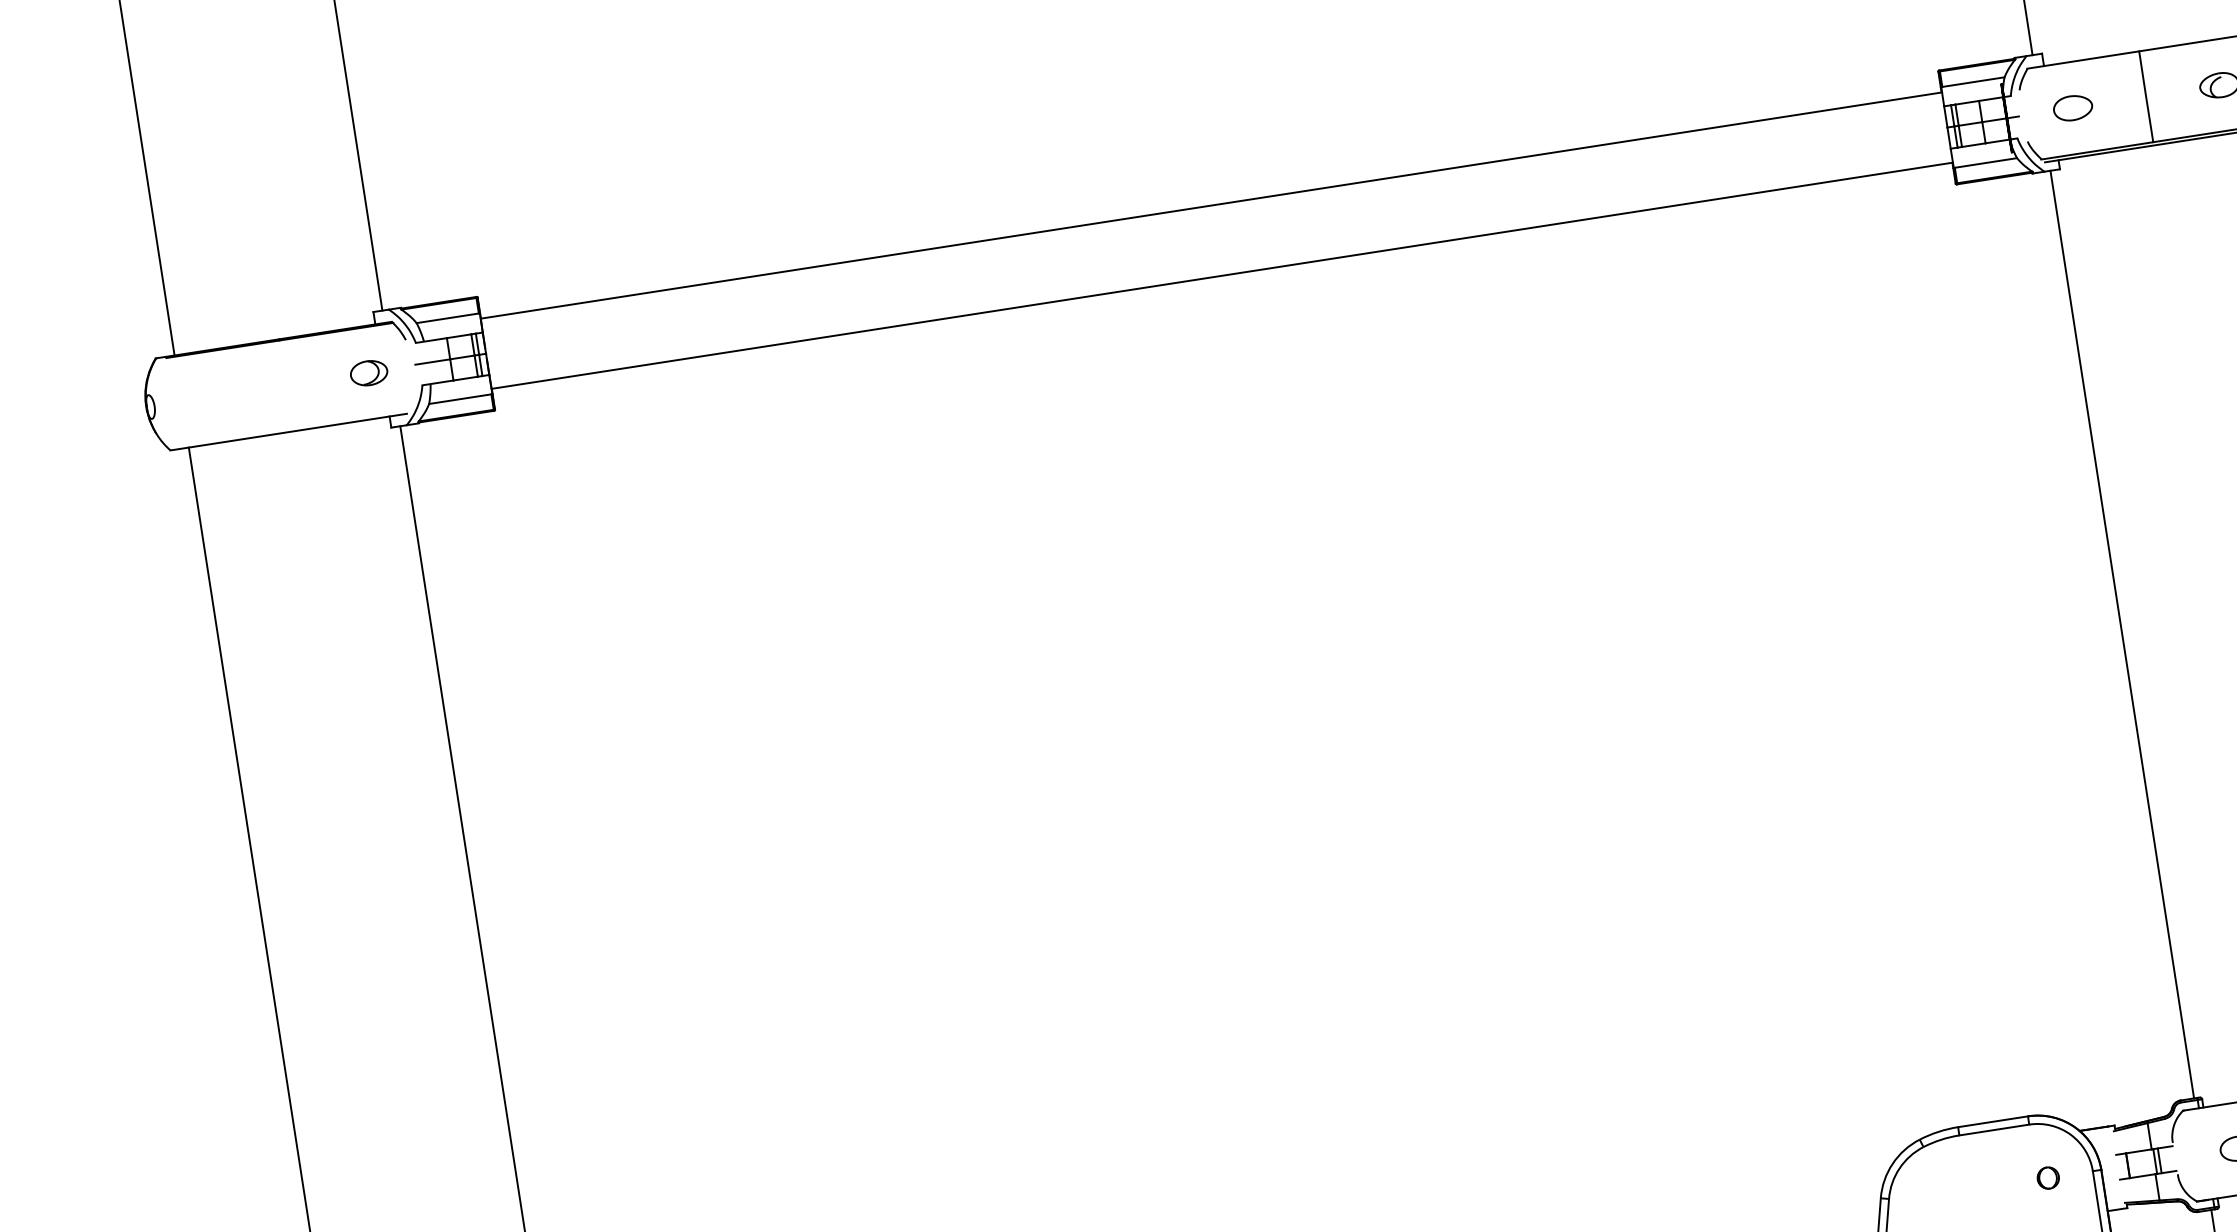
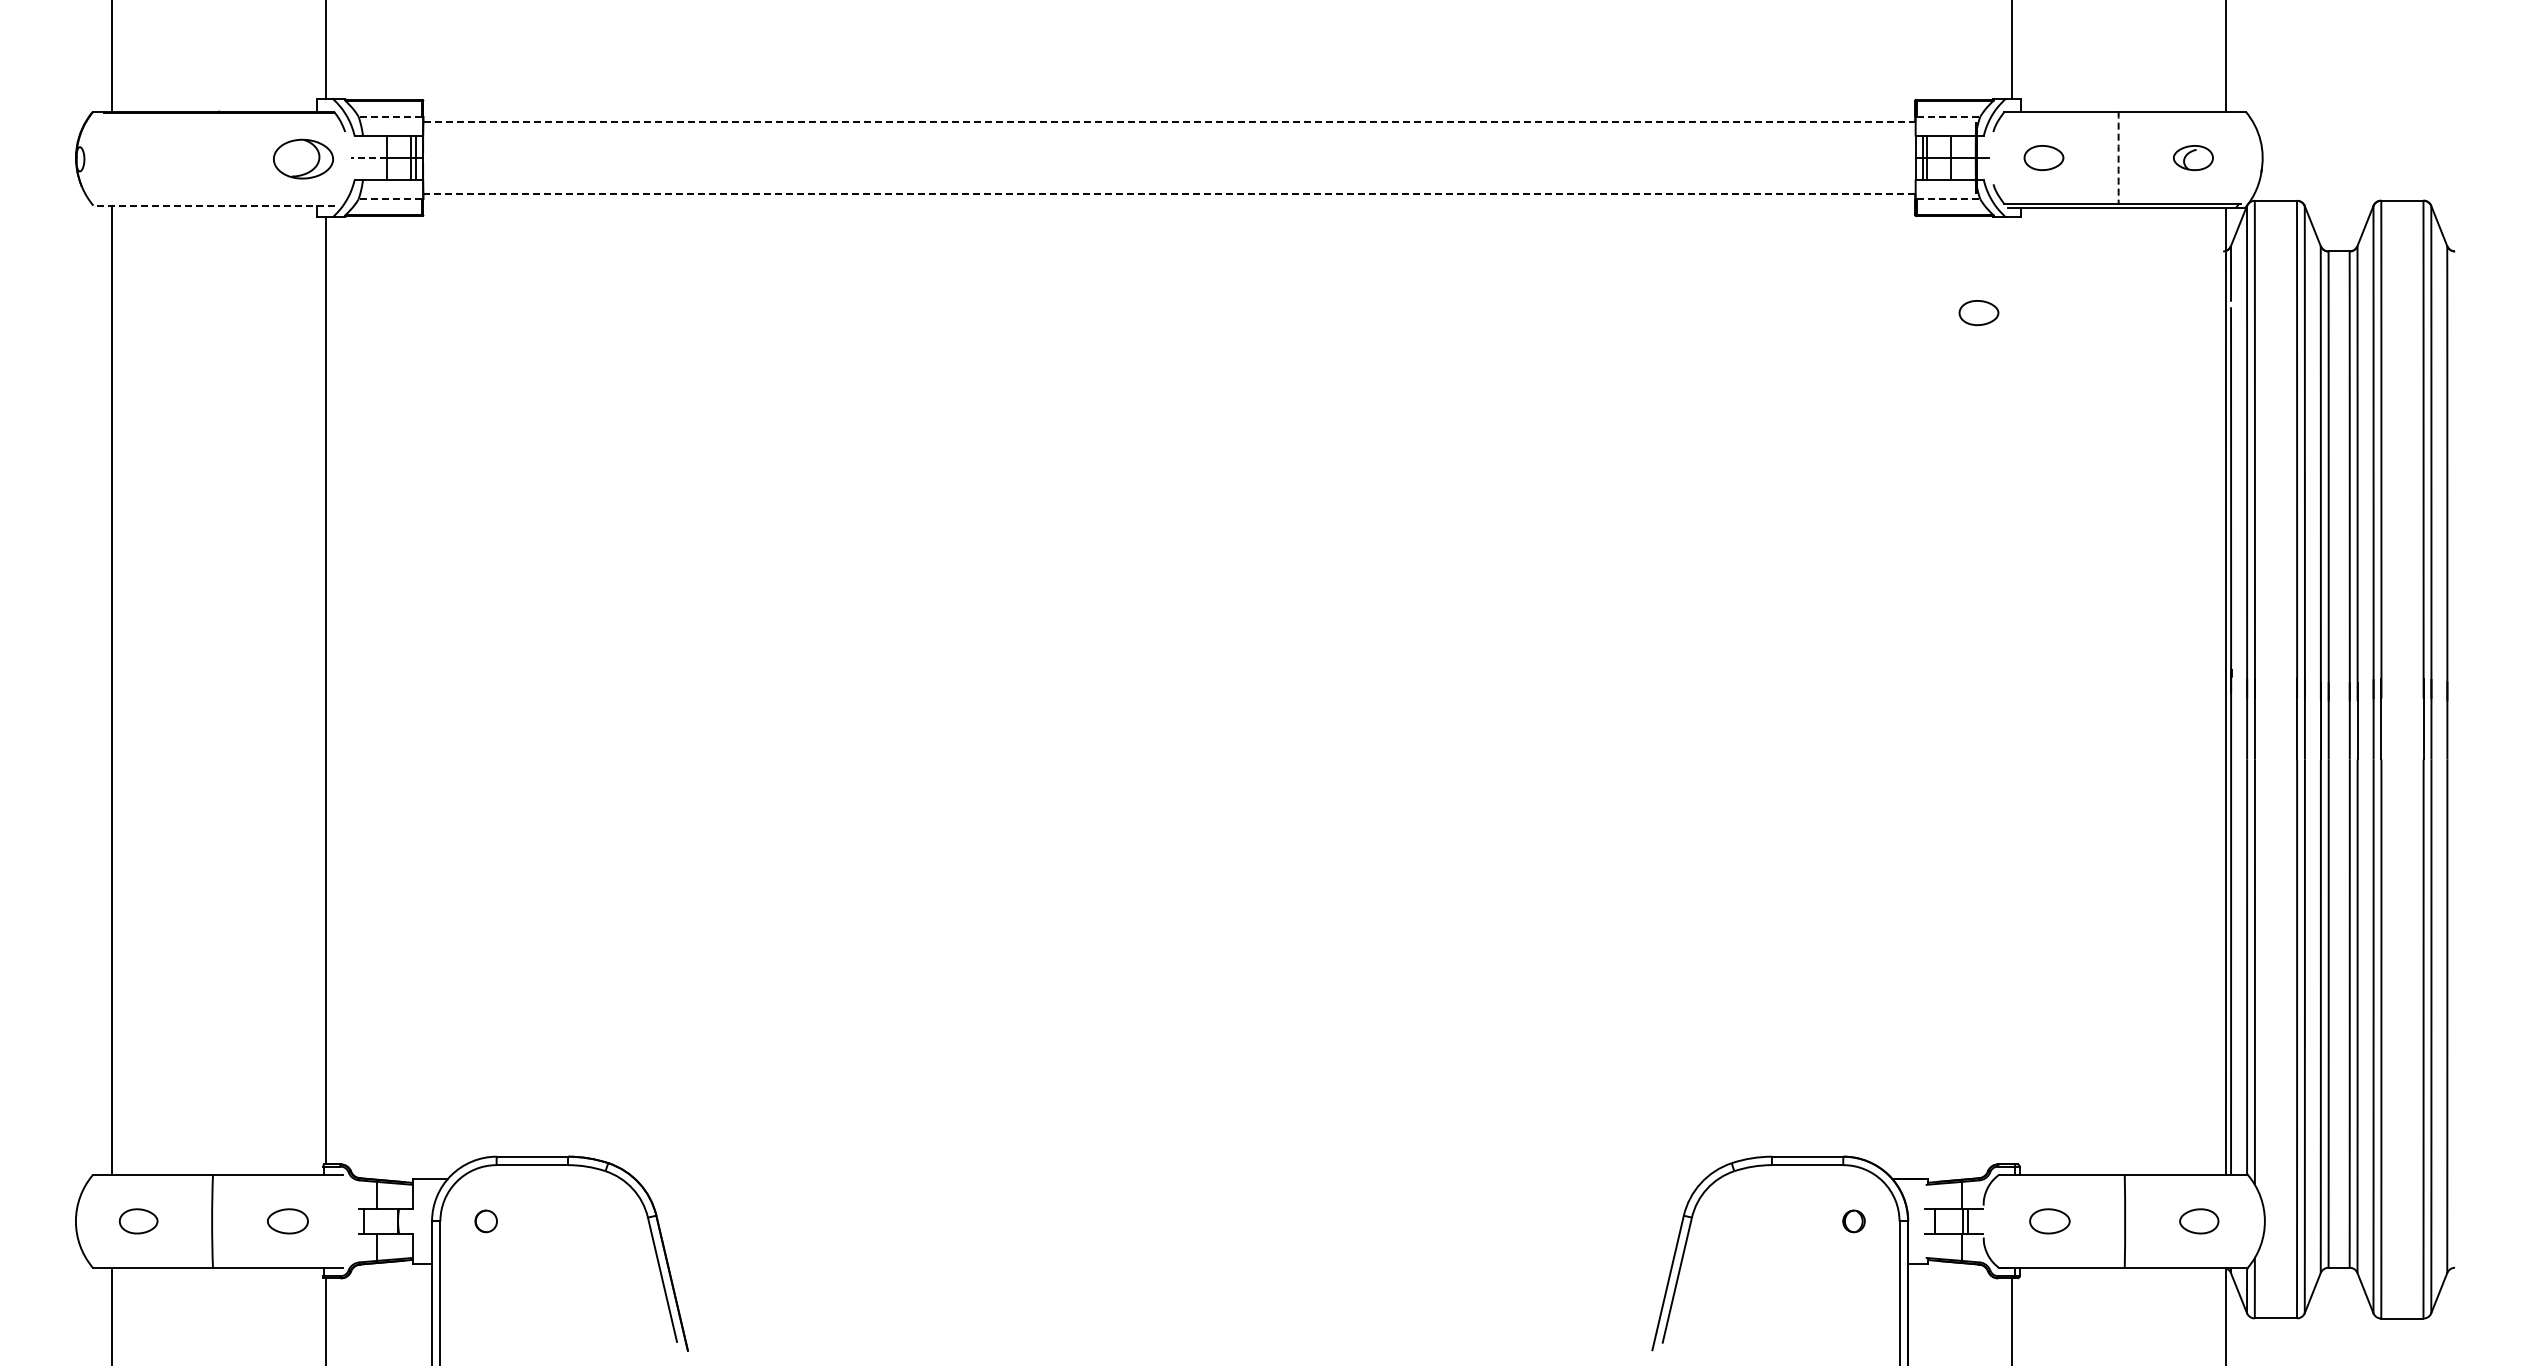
line: (1973, 81) -> (1948, 116), solid -> dashed
arc: (2146, 97) -> (2118, 158), solid -> dashed
line: (1985, 163) -> (1948, 199), solid -> dashed
line: (1211, 205) -> (1169, 122), solid -> dashed
part: (2032, 269) -> (1978, 312), added
line: (1223, 275) -> (1170, 193), solid -> dashed
line: (447, 318) -> (390, 116), solid -> dashed
line: (432, 362) -> (368, 158), solid -> dashed
part: (369, 373) -> (303, 159), size x1.6
line: (460, 399) -> (390, 199), solid -> dashed
line: (288, 431) -> (214, 205), solid -> dashed
line: (2122, 634) -> (2011, 690), removed

